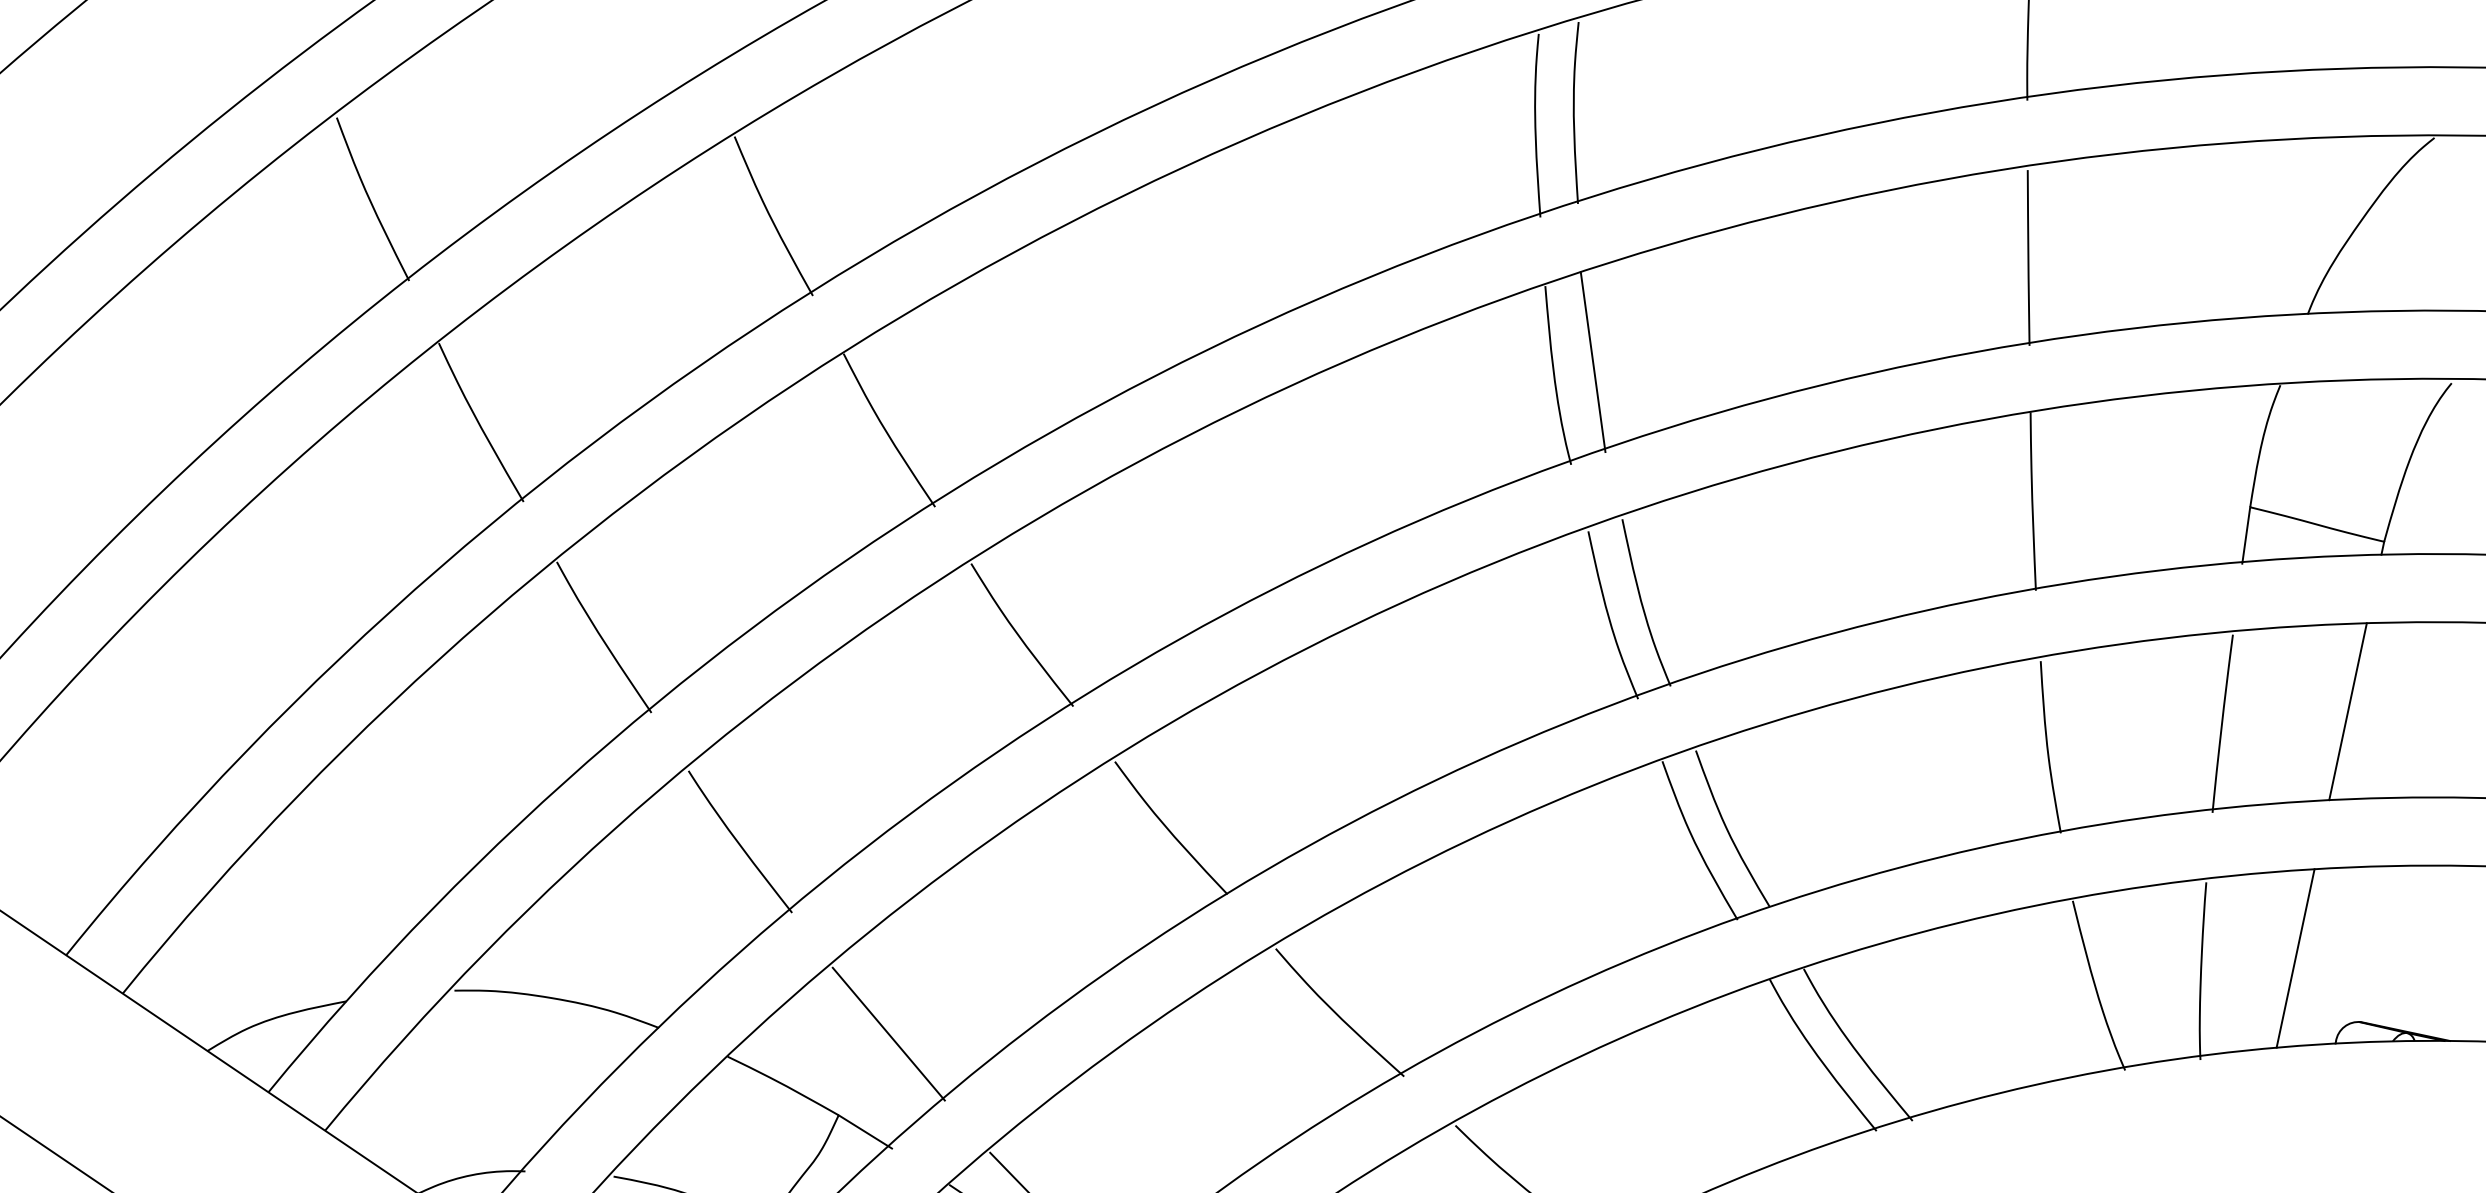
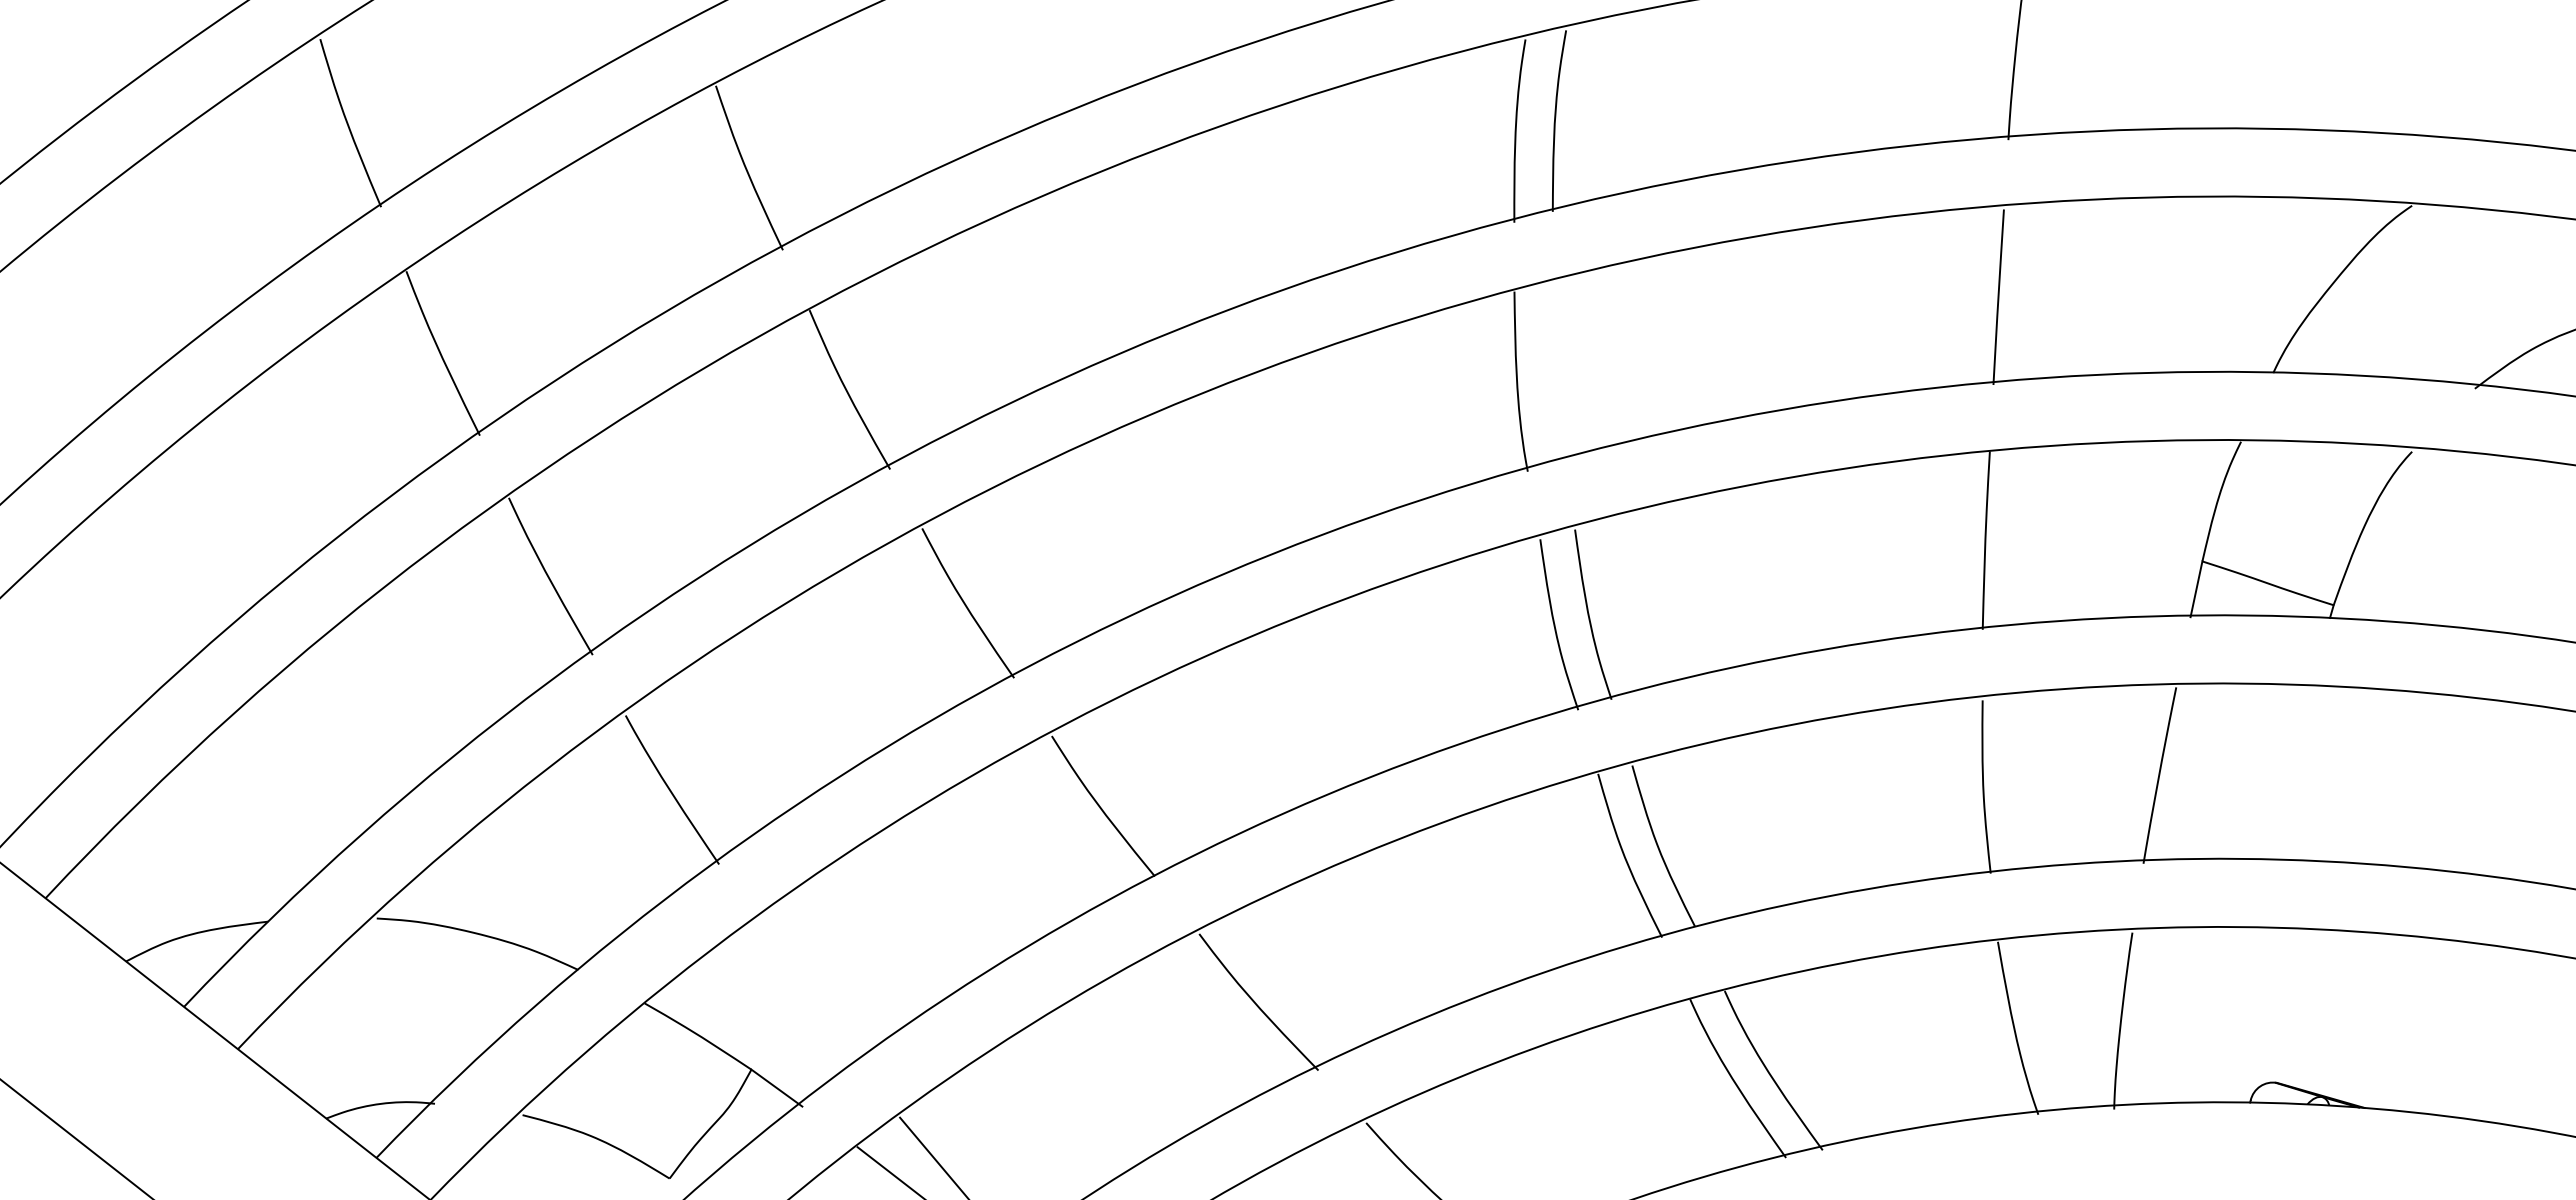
line: (1592, 361) -> (1556, 370), removed
line: (2347, 711) -> (2285, 772), removed
line: (2295, 958) -> (2216, 1014), removed
line: (888, 1034) -> (806, 992), removed

